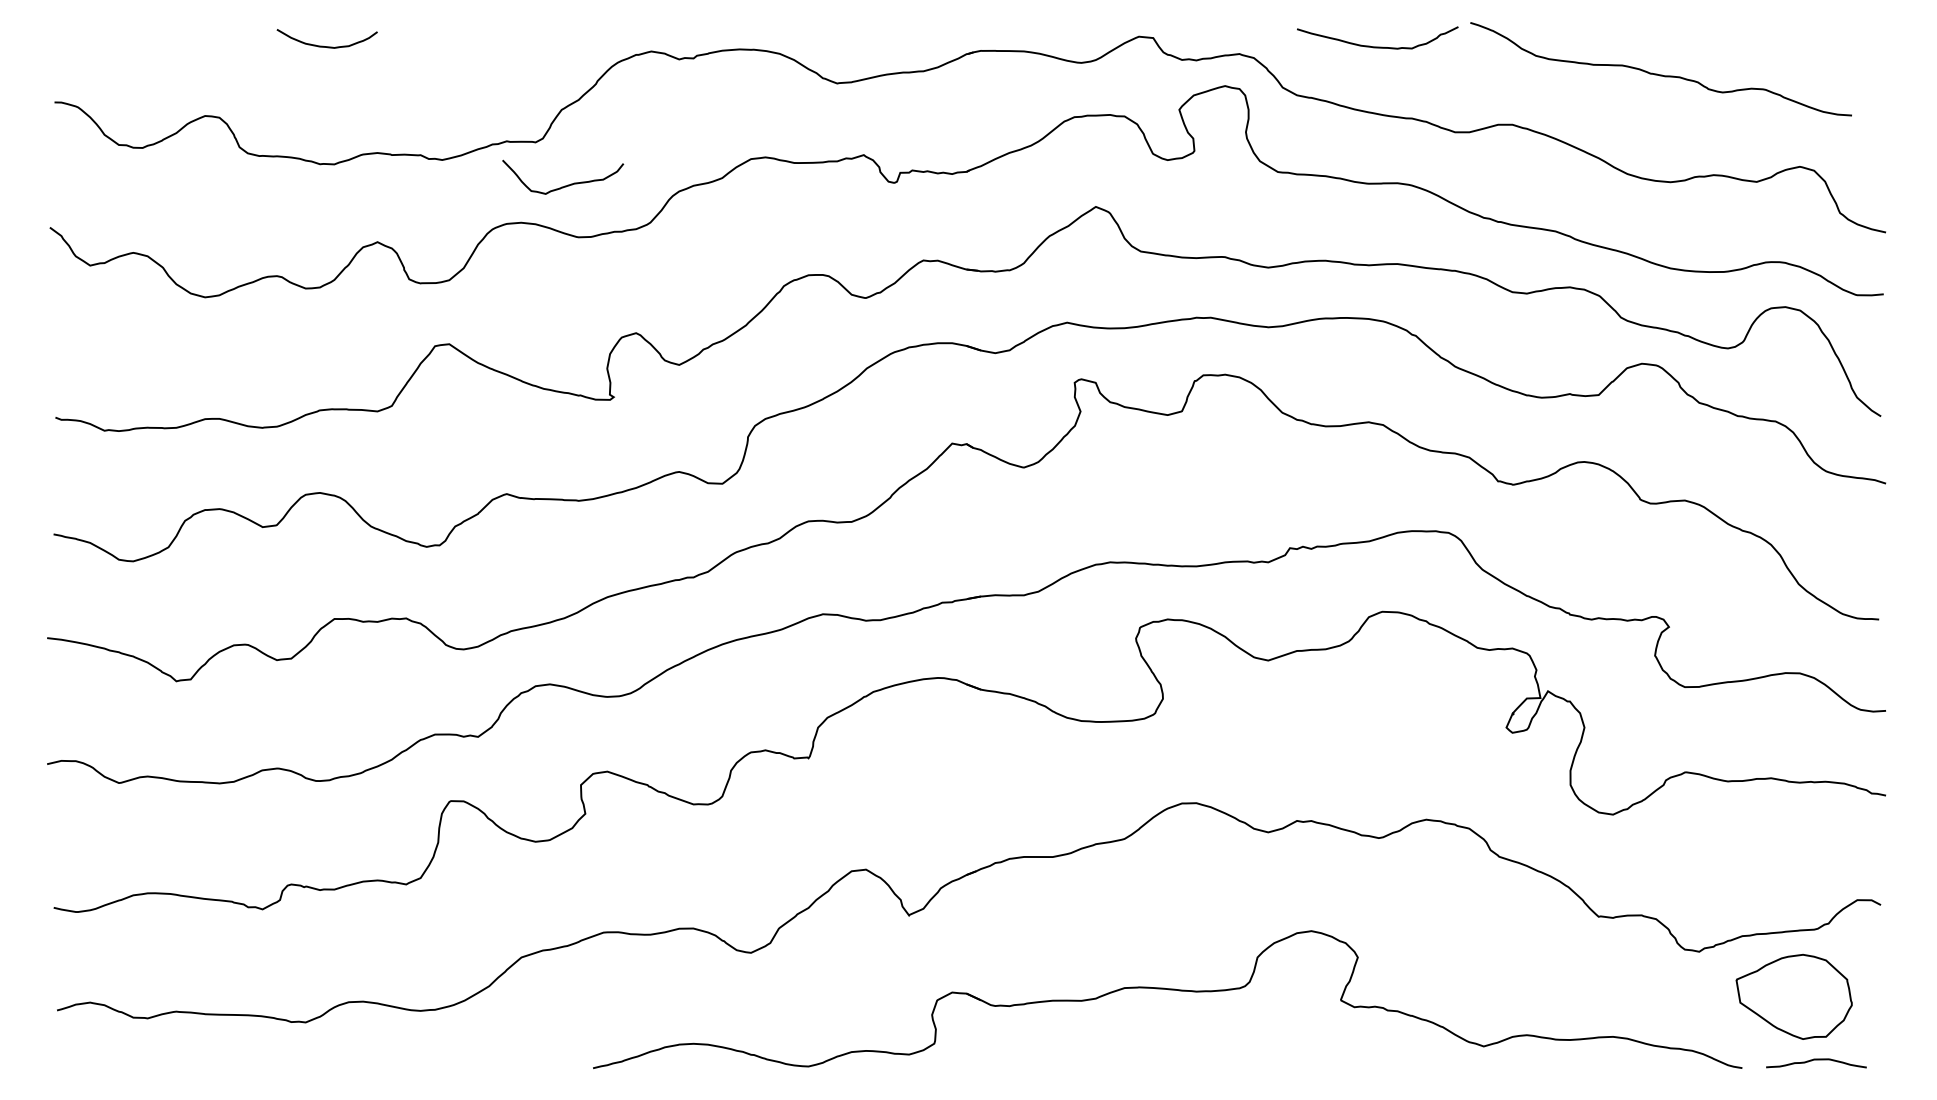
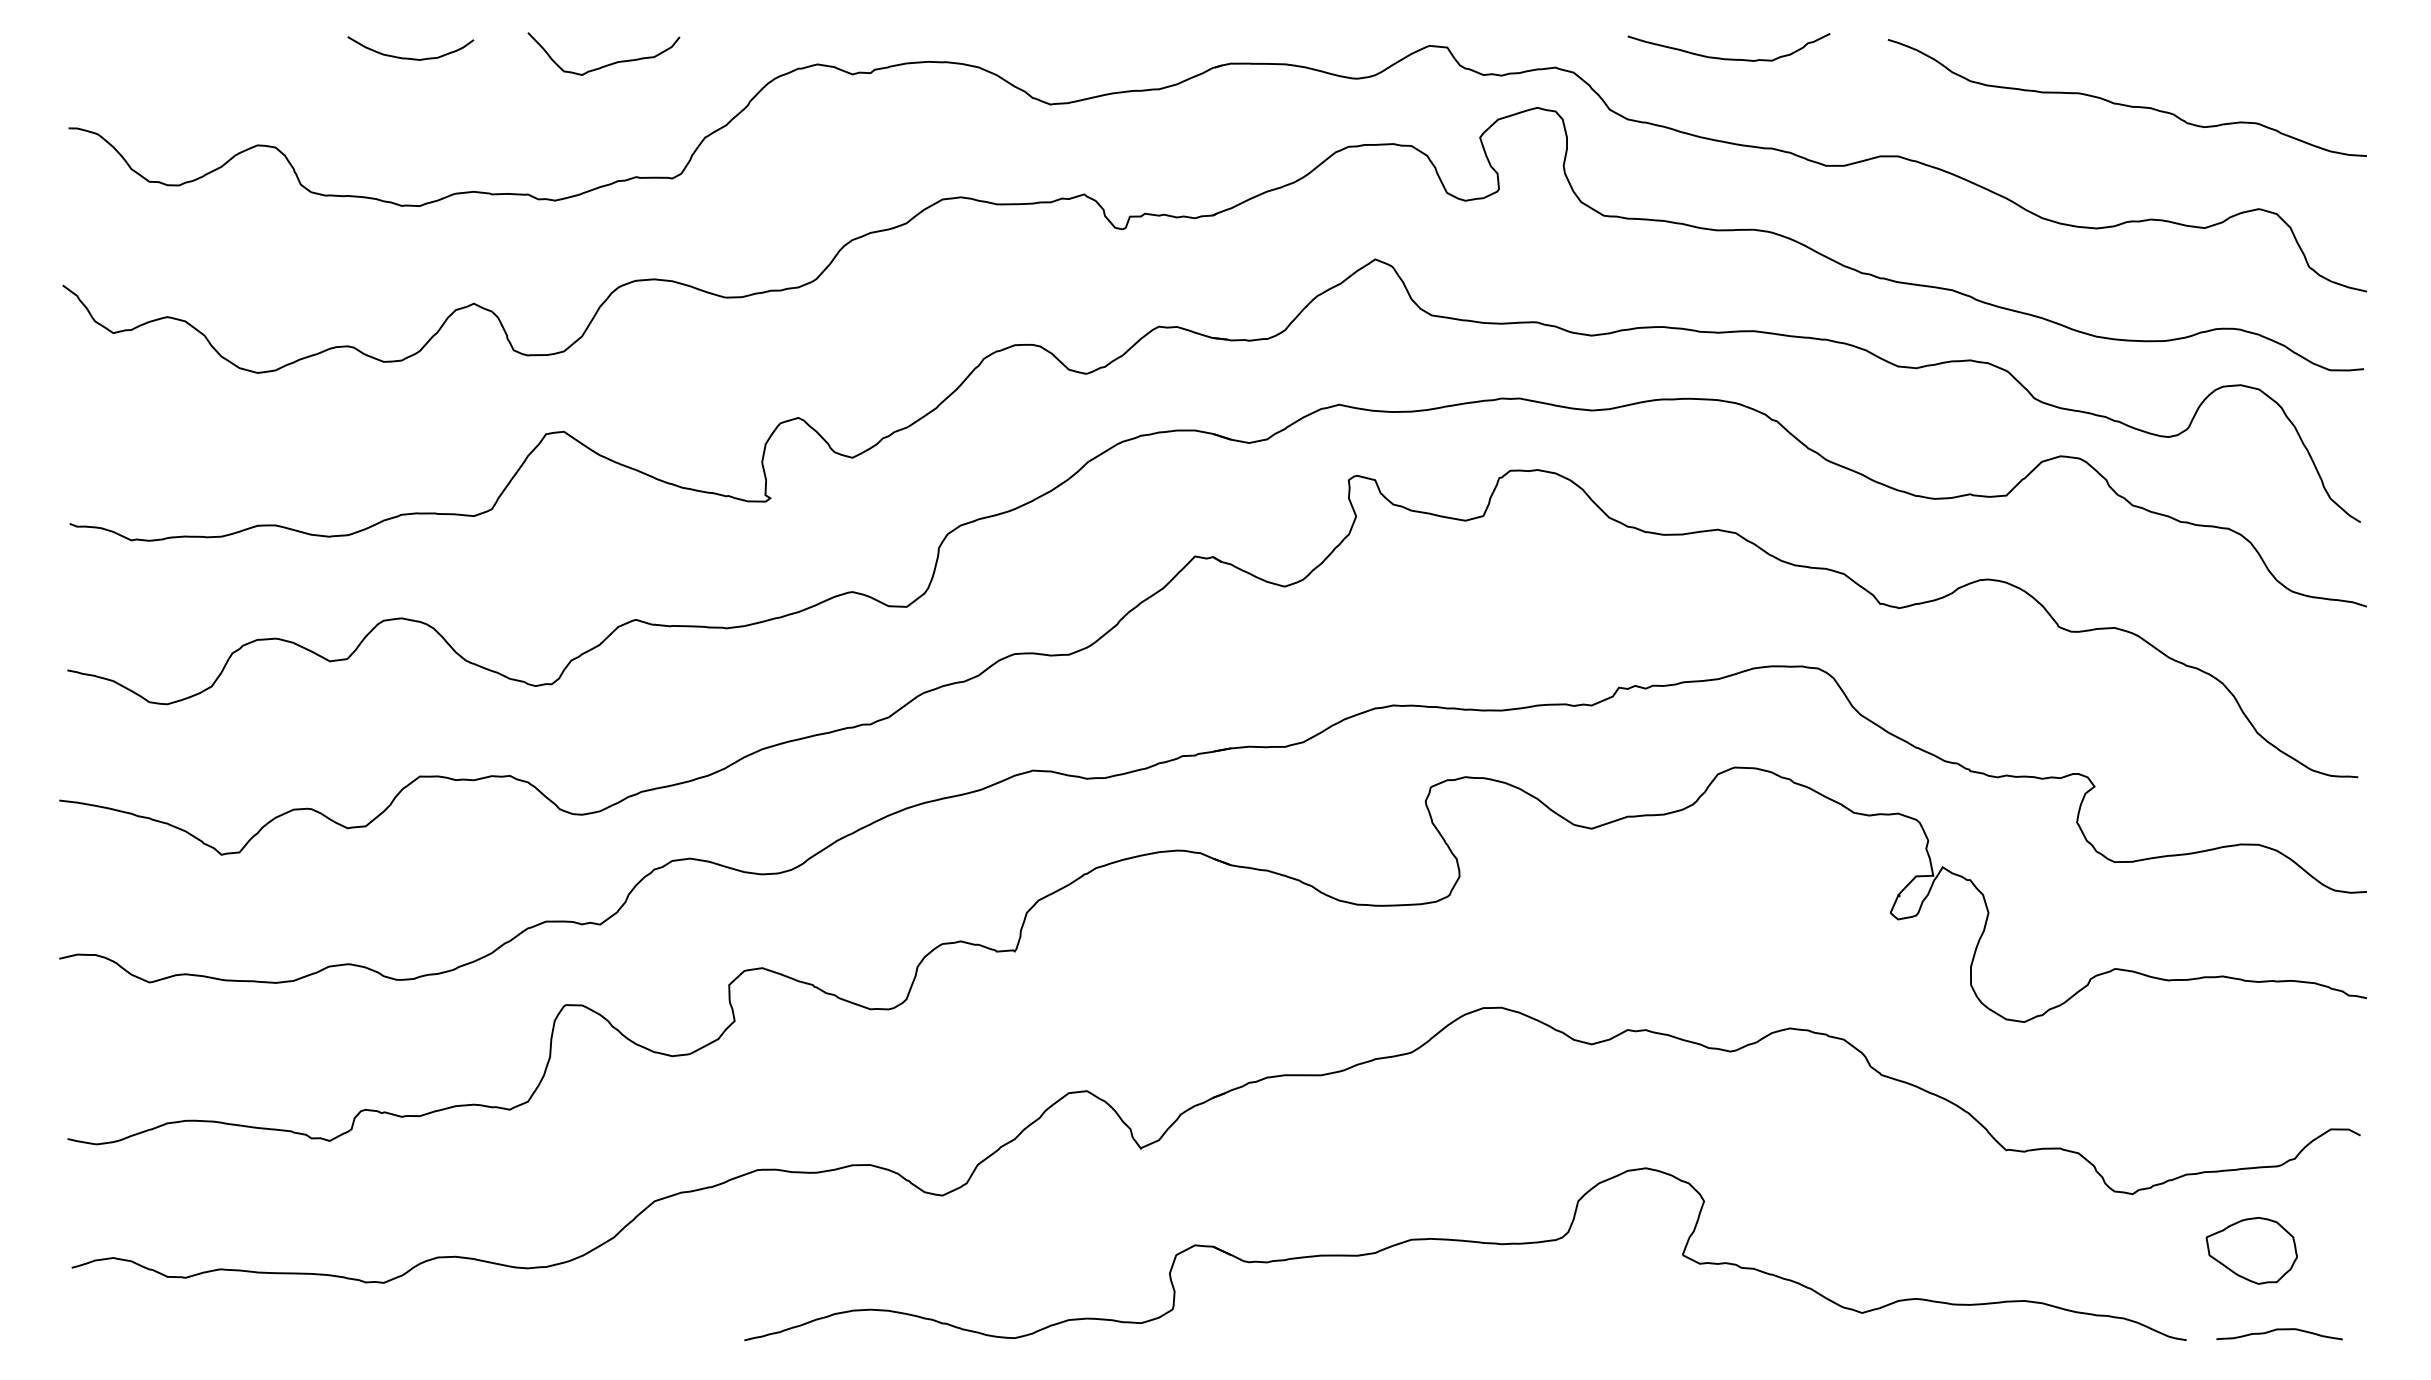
curve: (1657, 73) -> (2122, 103), moved
curve: (567, 184) -> (609, 63), moved
part: (1794, 996) -> (2252, 1250), size x0.62

